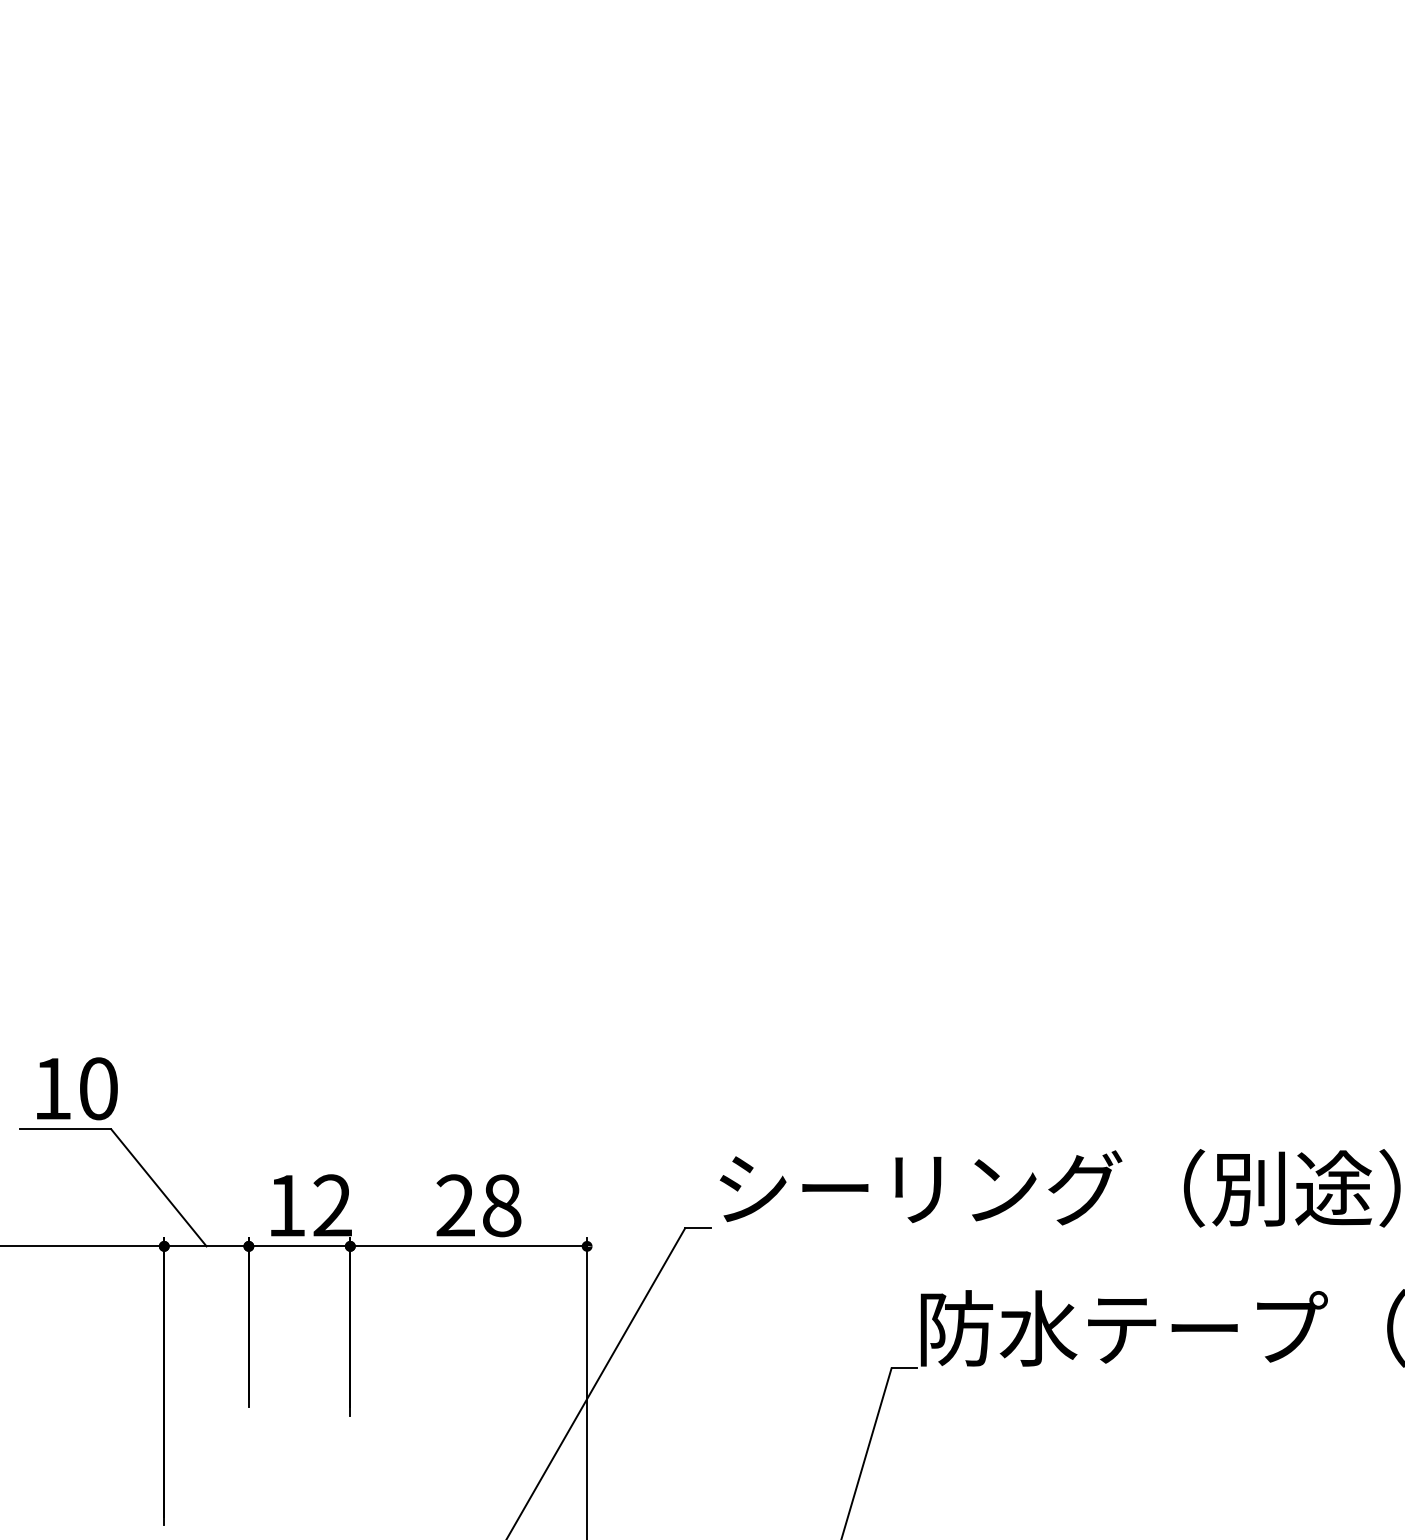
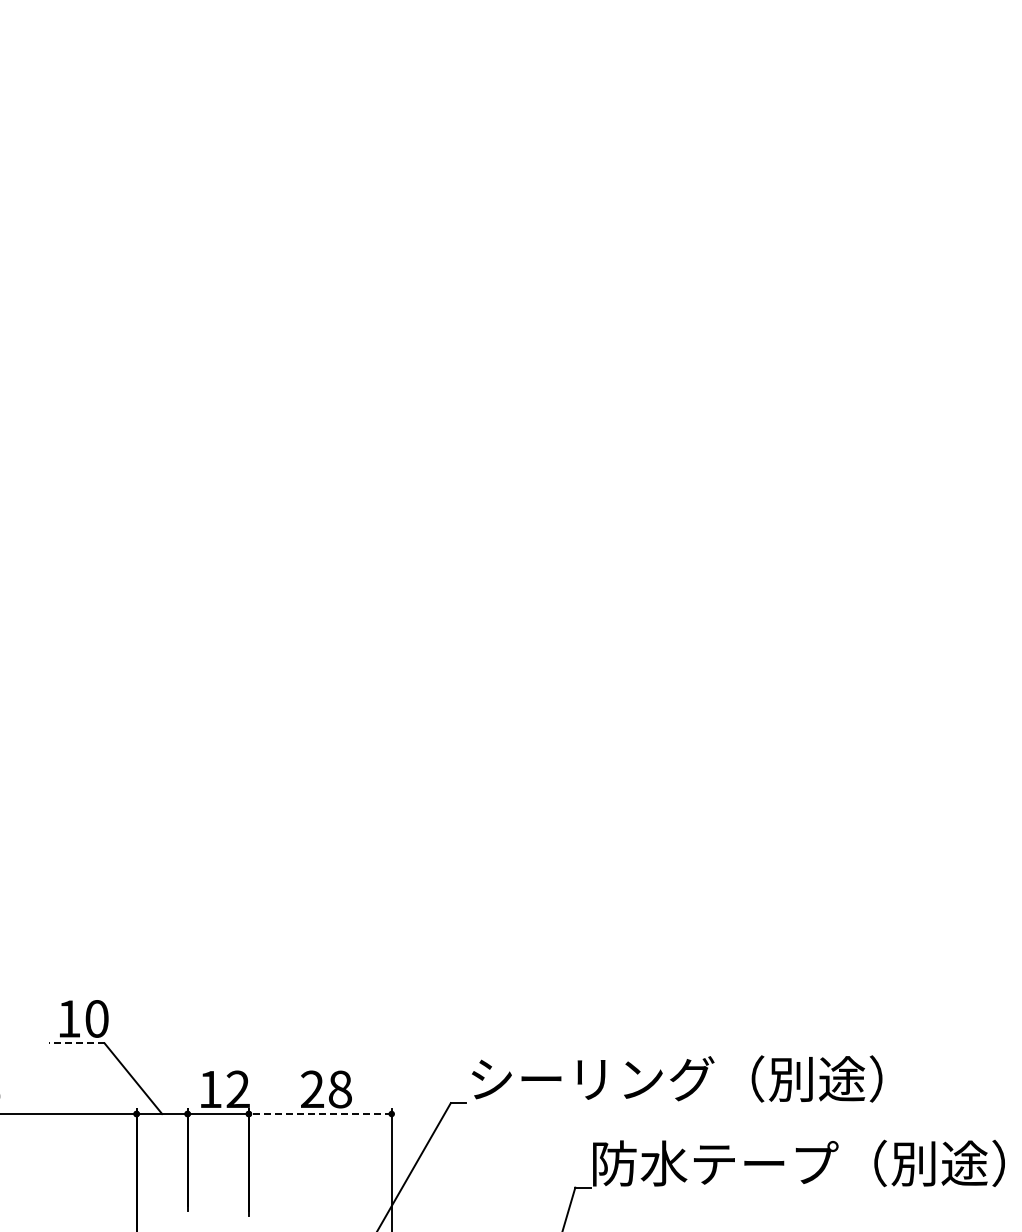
line: (66, 1129) -> (77, 1043), solid -> dashed
line: (467, 1247) -> (319, 1114), solid -> dashed

